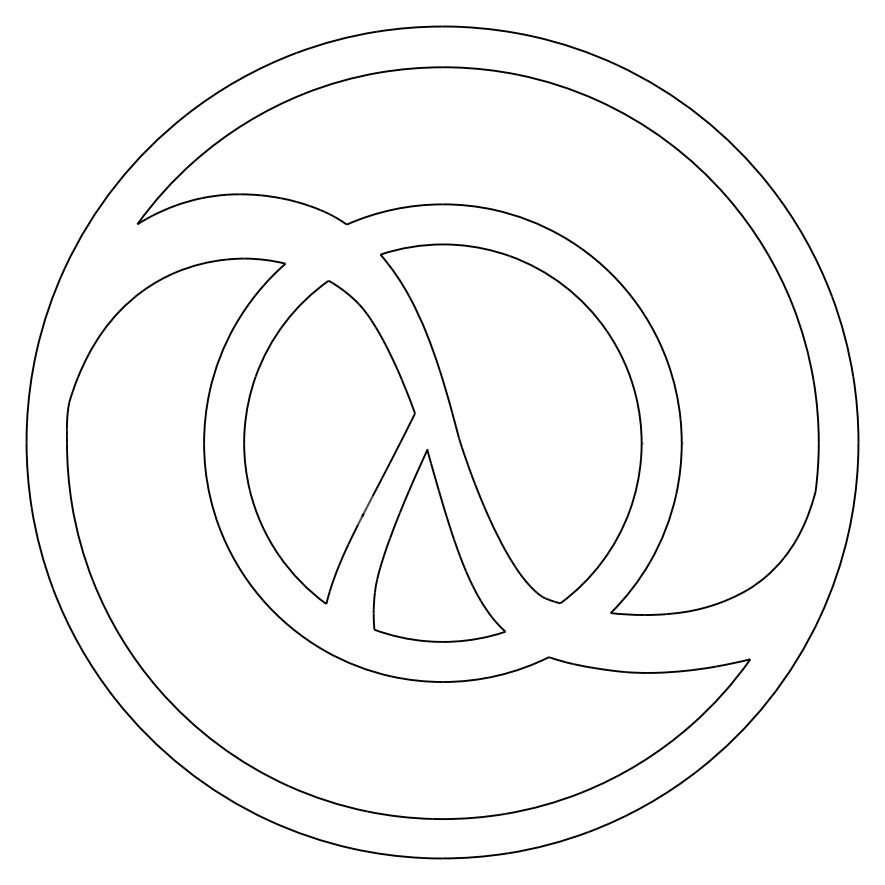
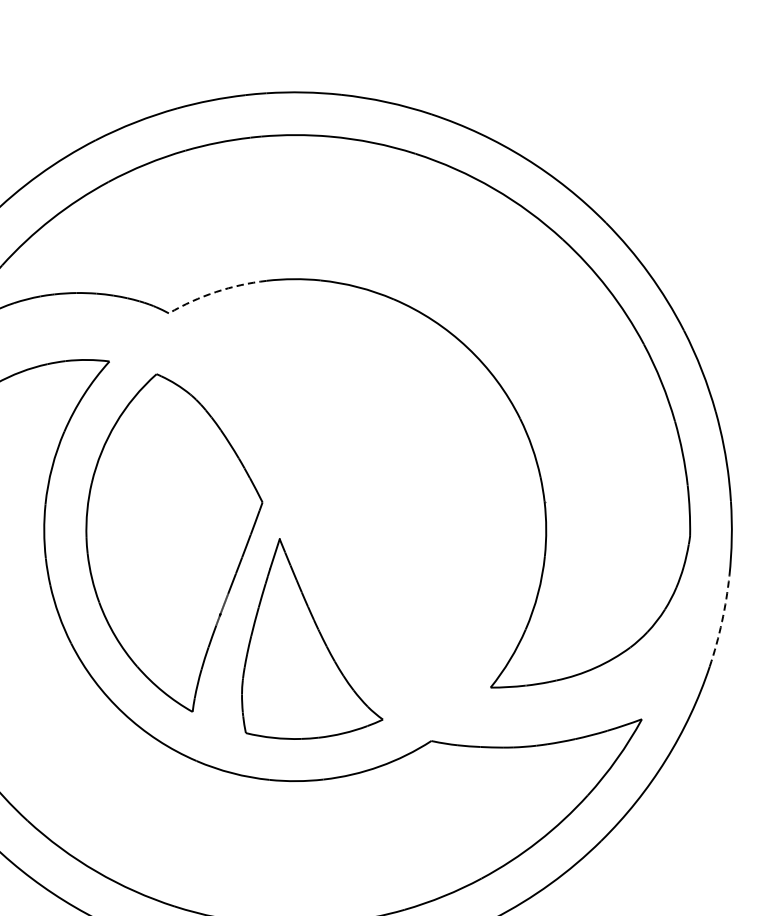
arc: (393, 209) -> (215, 292), solid -> dashed
part: (511, 423) -> (364, 501), removed
arc: (836, 575) -> (721, 621), solid -> dashed

